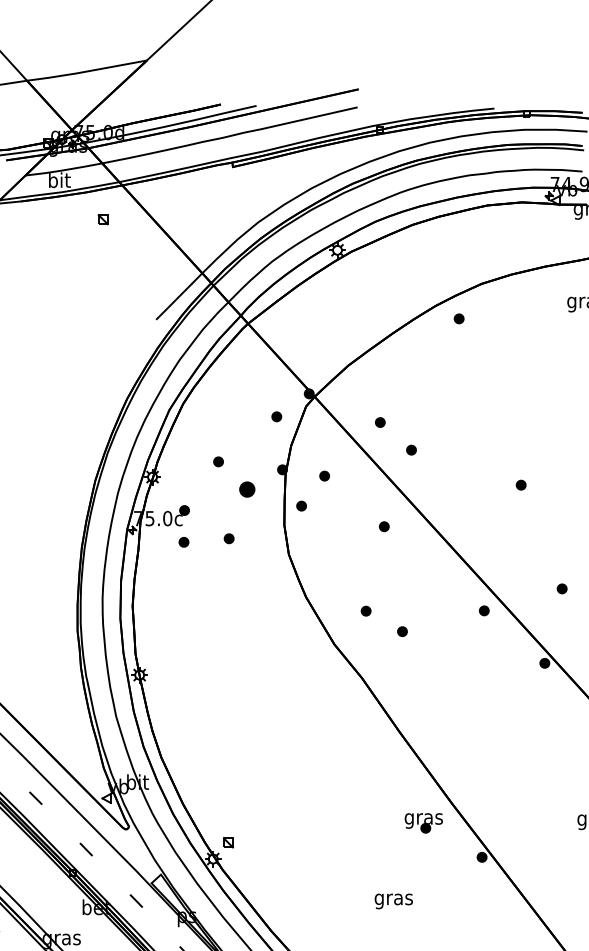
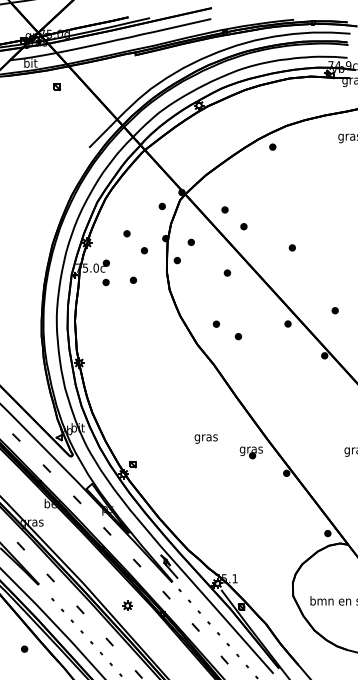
part: (519, 484) -> (291, 247), moved
part: (247, 489) -> (144, 250), size x0.62
text: (392, 900) -> (205, 438), moved

